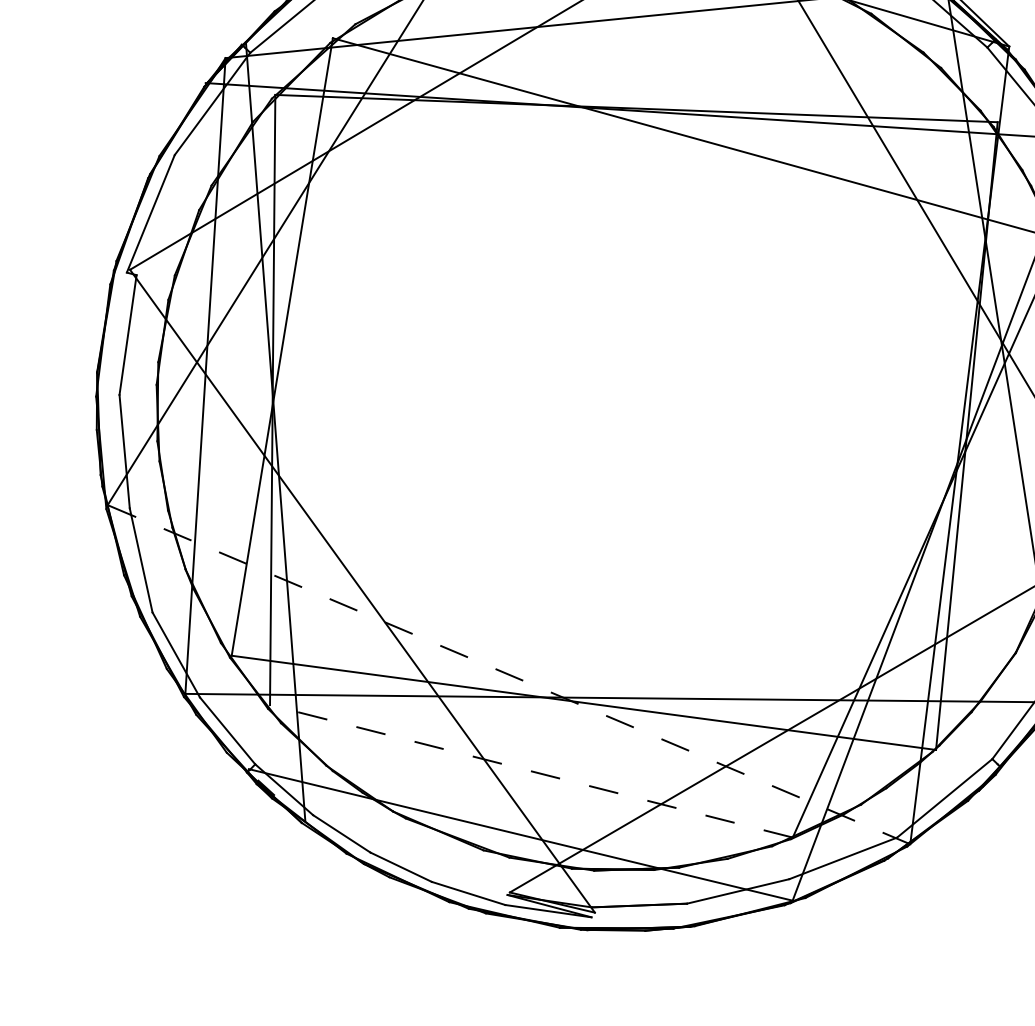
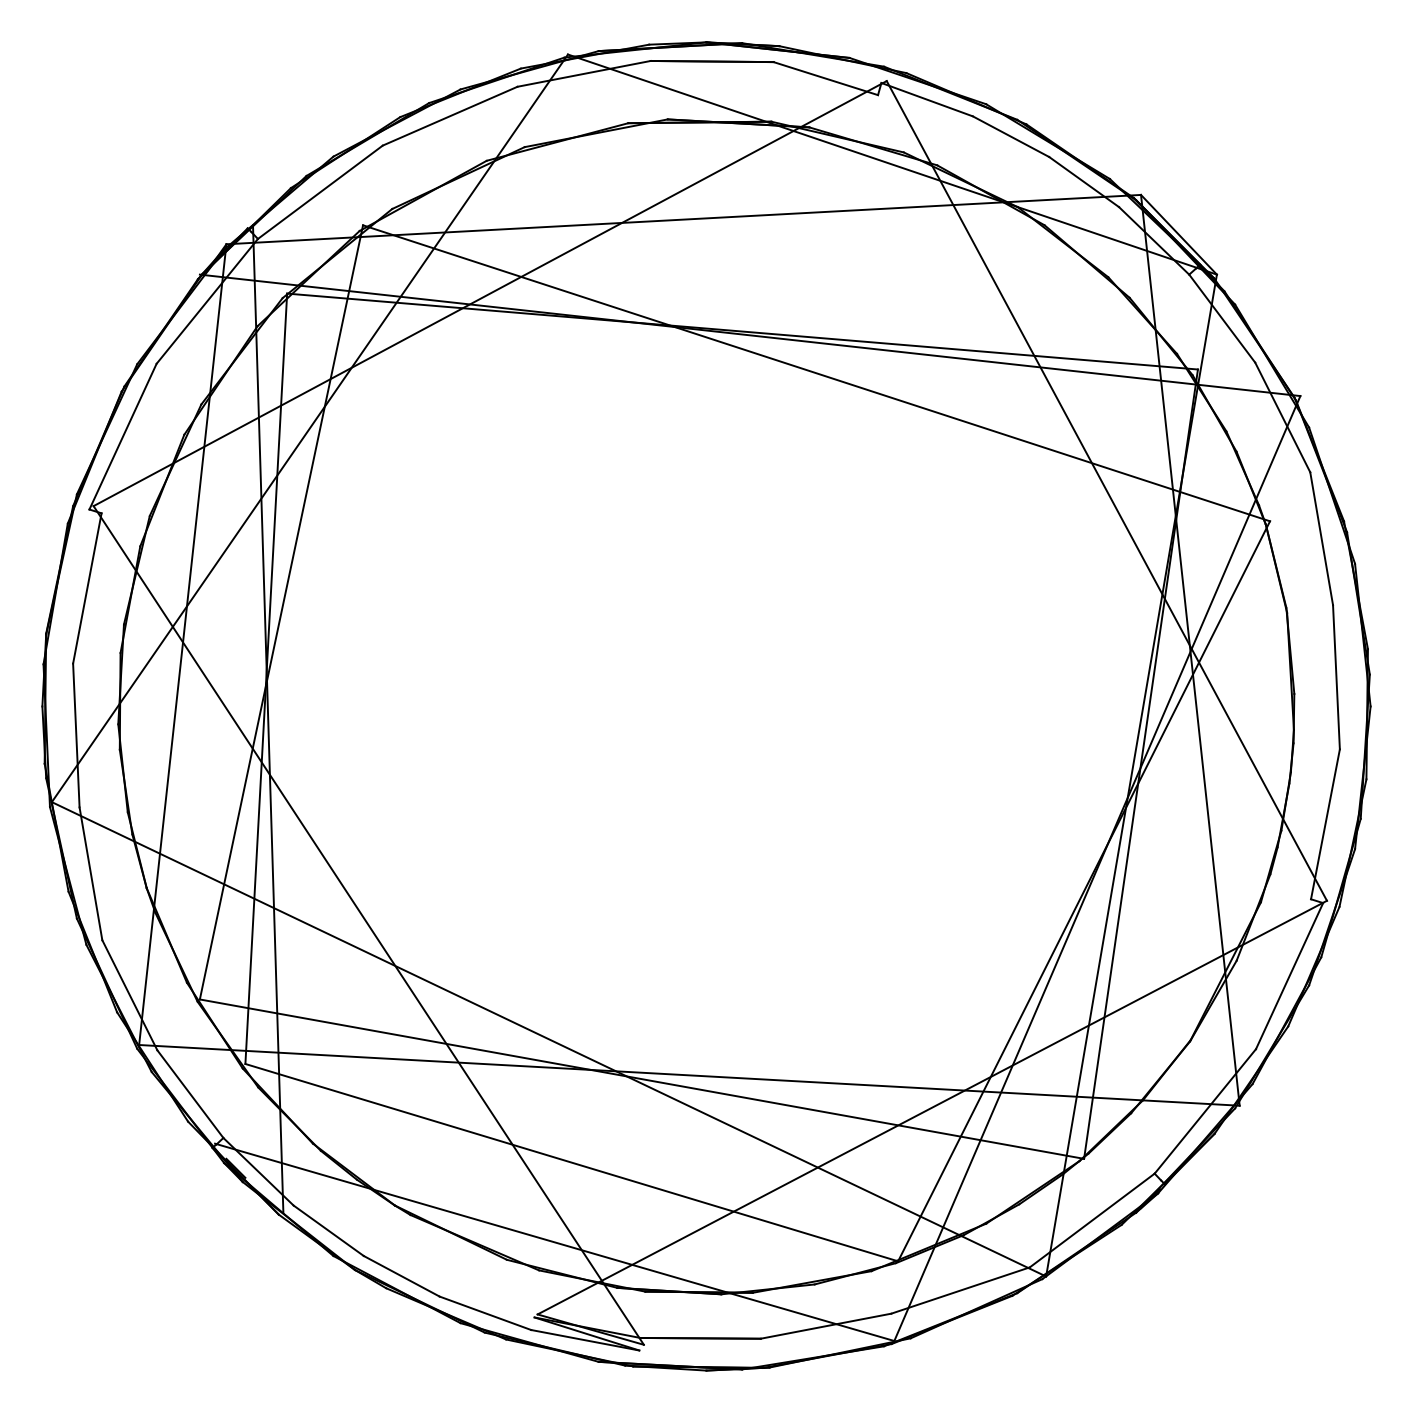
line: (509, 674) -> (549, 1039), dashed -> solid
line: (531, 771) -> (571, 1162), dashed -> solid

